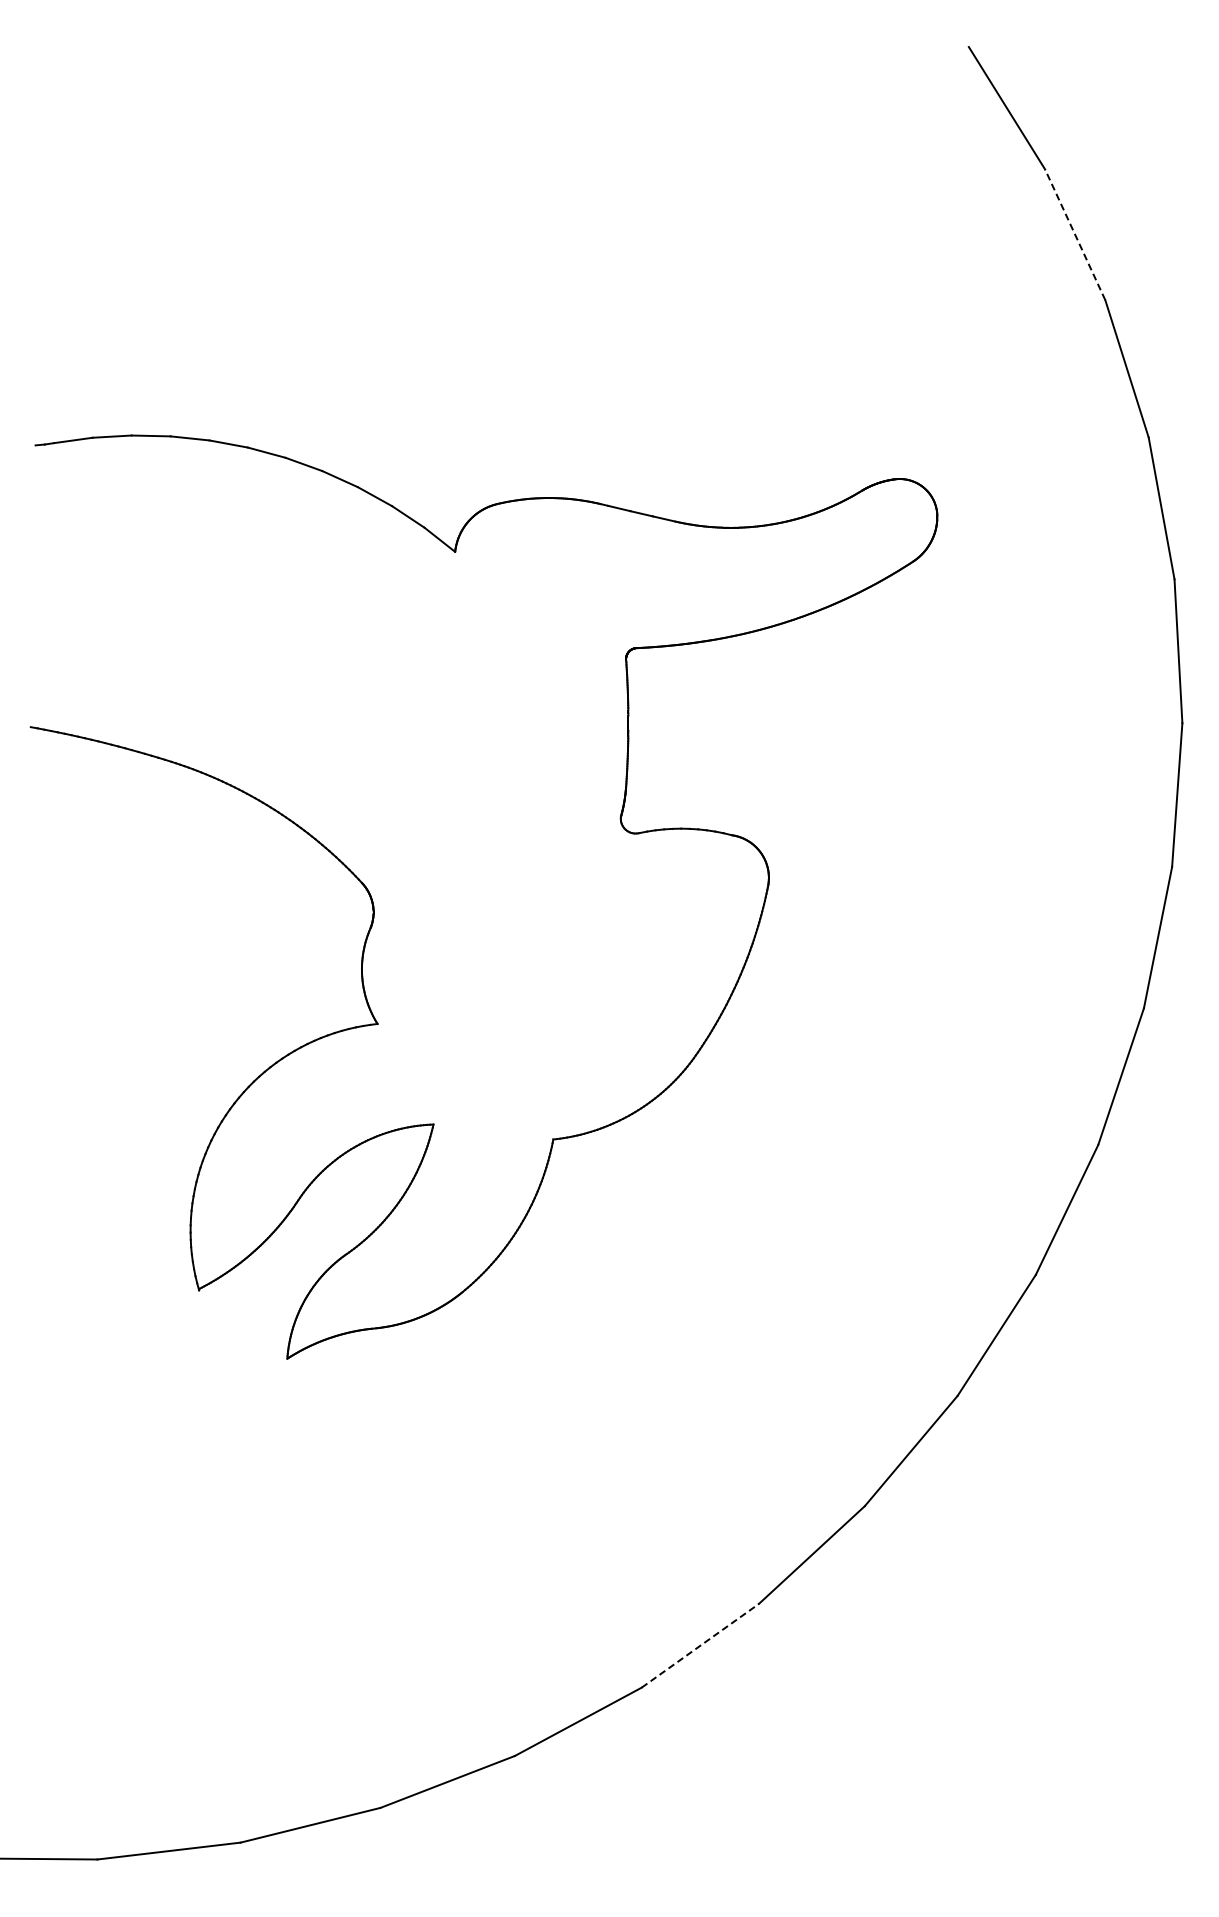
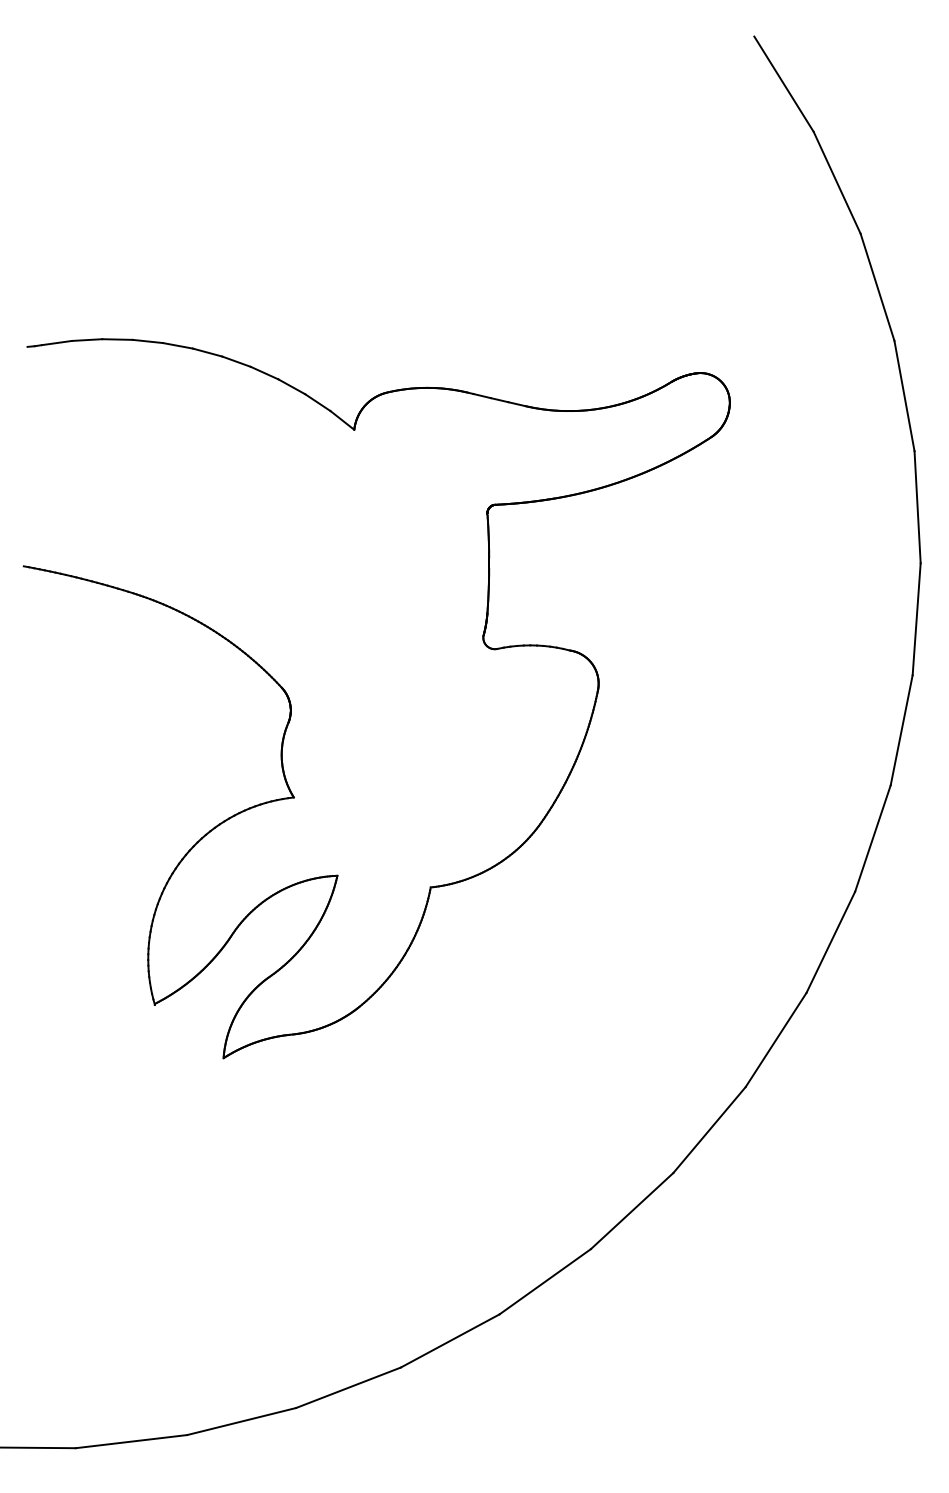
line: (1074, 234) -> (836, 182), dashed -> solid
line: (700, 1645) -> (545, 1281), dashed -> solid

